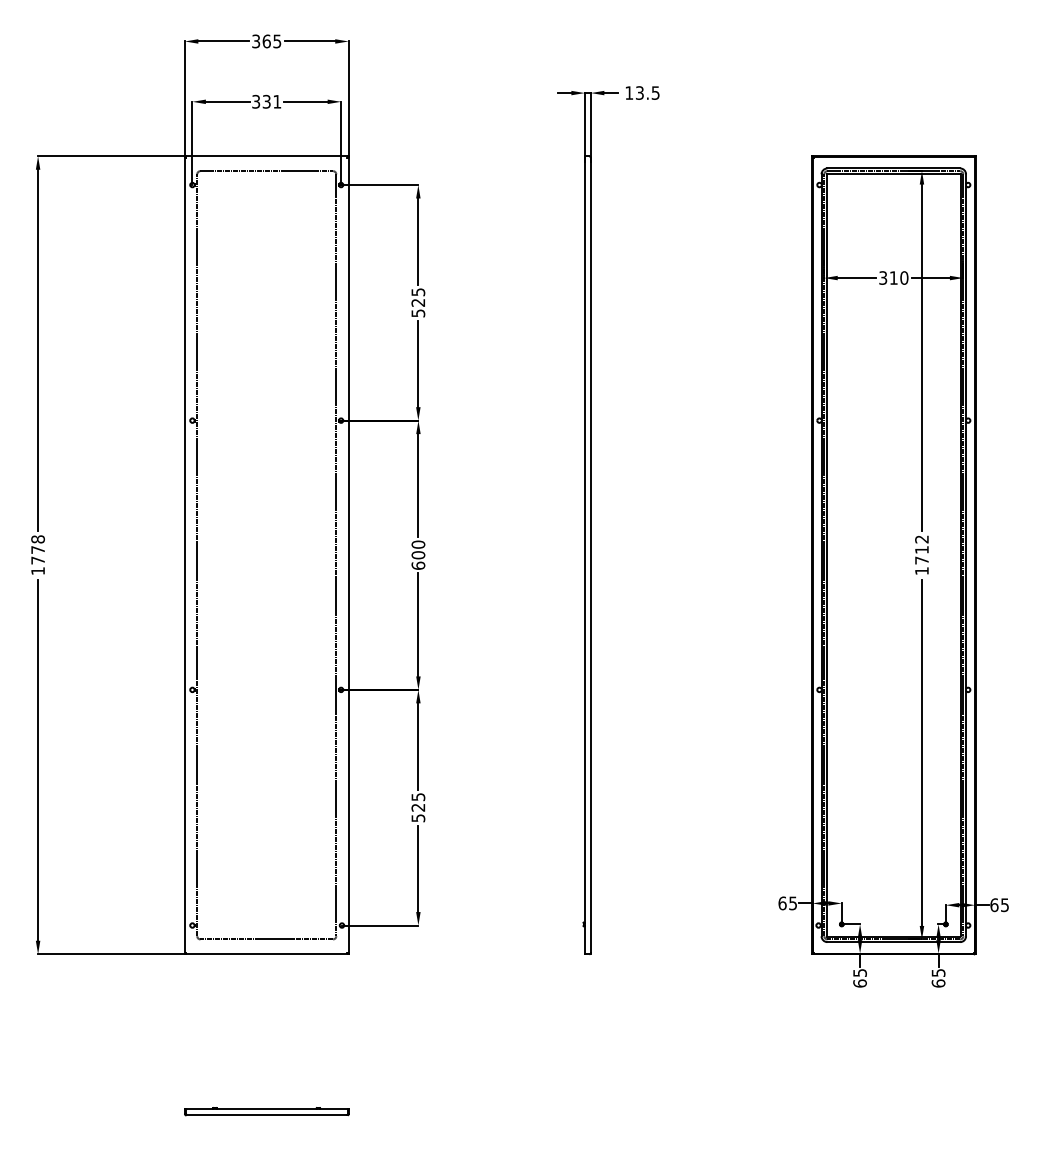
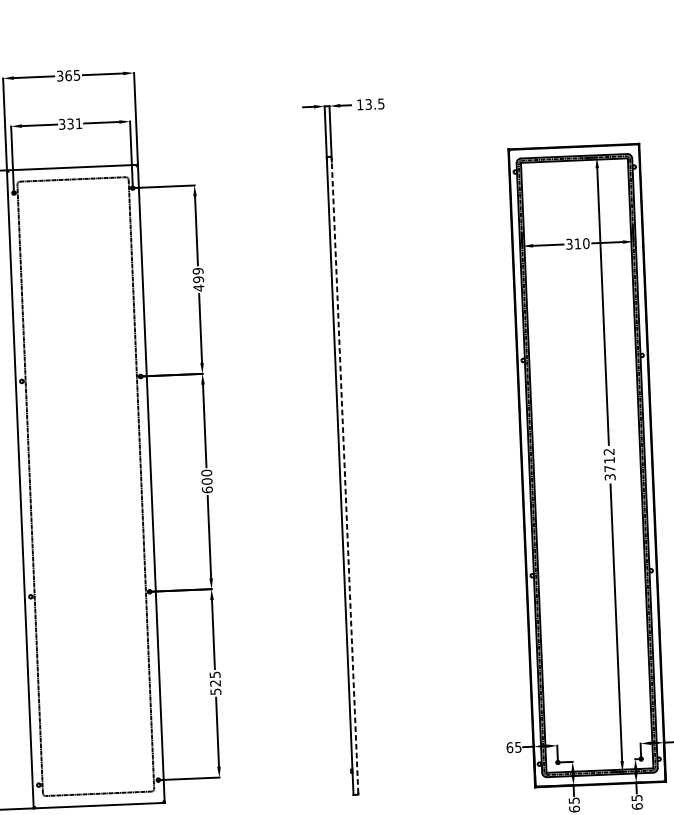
text: (418, 302) -> (198, 279), 525 -> 499
line: (590, 554) -> (344, 475), solid -> dashed
text: (921, 571) -> (609, 477), 1712 -> 3712

